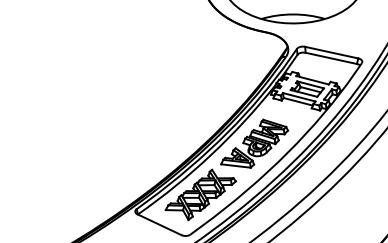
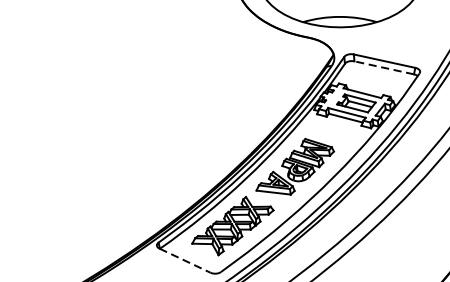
line: (330, 58) -> (383, 67), solid -> dashed
line: (160, 224) -> (186, 260), solid -> dashed

